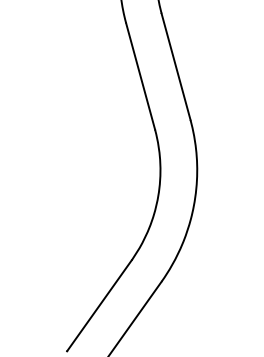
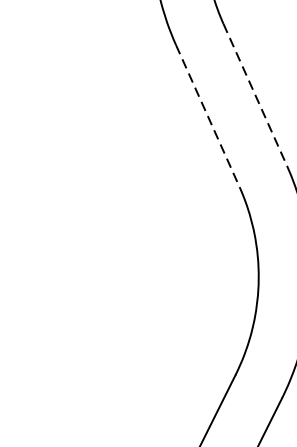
line: (176, 67) -> (255, 95), solid -> dashed
line: (140, 76) -> (207, 116), solid -> dashed

